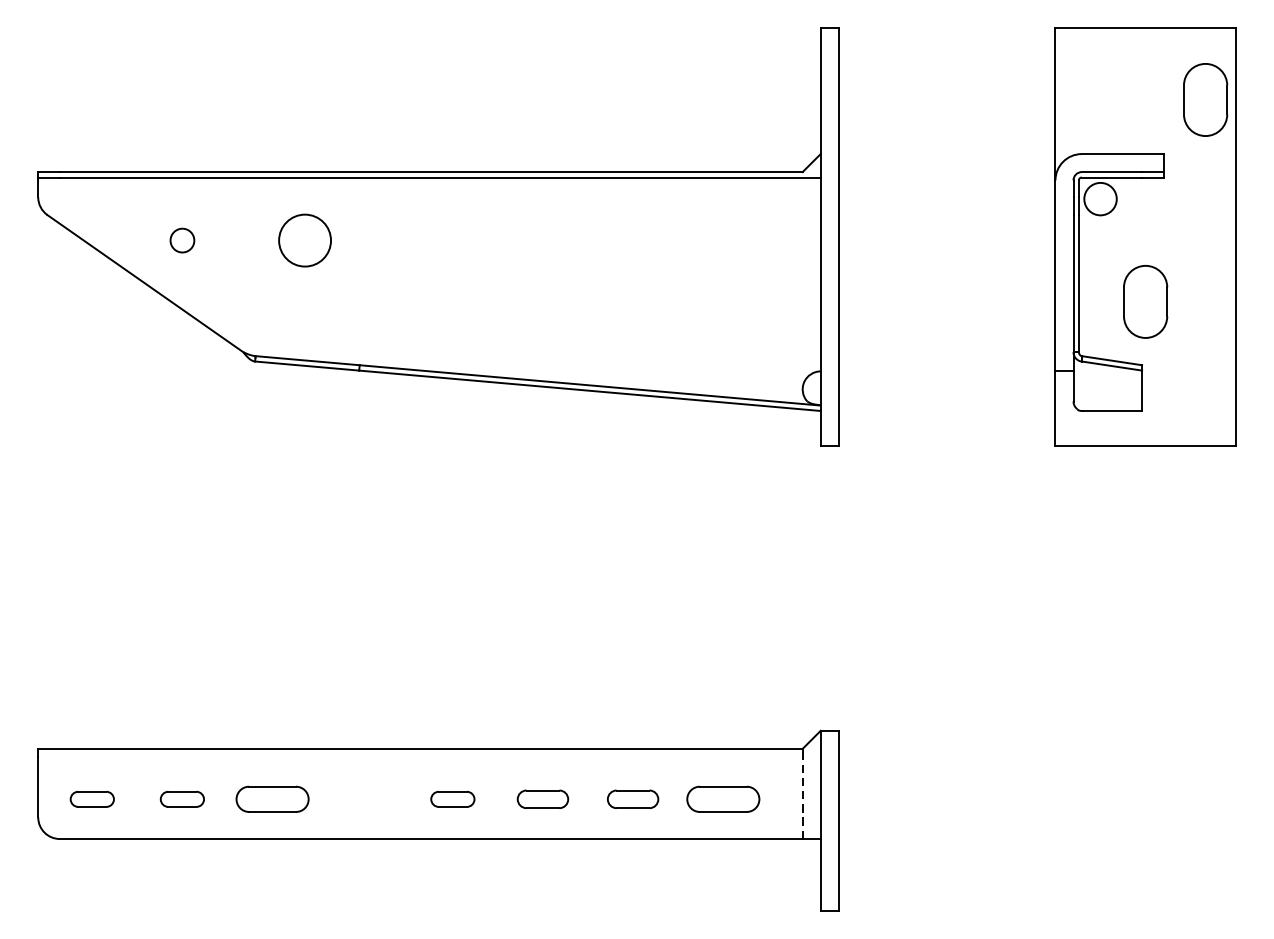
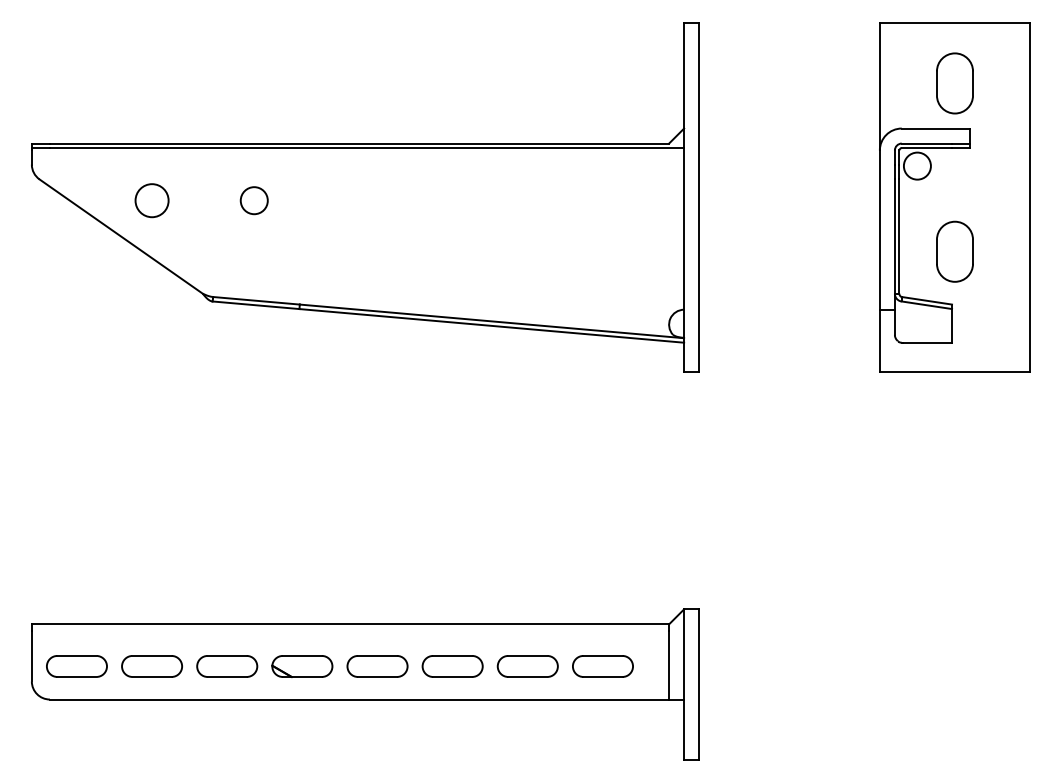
part: (1205, 100) -> (954, 83), moved
circle: (181, 240) -> (151, 200), size x1.67
circle: (304, 240) -> (253, 200), size x0.62
line: (803, 796) -> (669, 664), dashed -> solid
part: (91, 799) -> (76, 666), size x1.67
part: (181, 799) -> (151, 666), size x1.67
part: (362, 799) -> (302, 666), added
part: (452, 799) -> (377, 666), size x1.67
part: (542, 799) -> (452, 666), size x1.43
part: (632, 799) -> (527, 666), size x1.43

